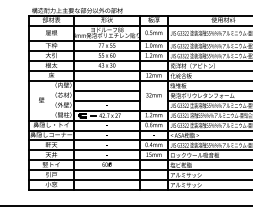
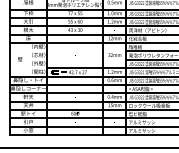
line: (106, 90) -> (74, 51), removed
line: (106, 100) -> (74, 59), removed

